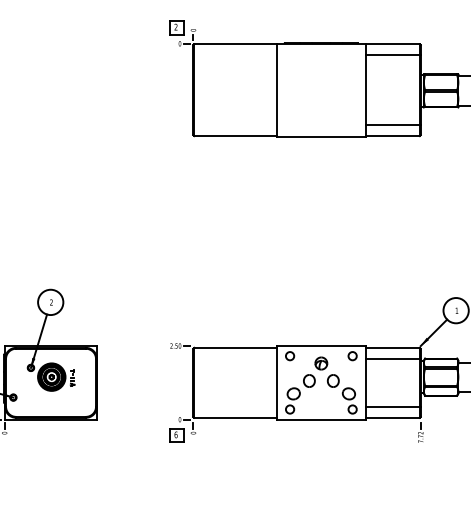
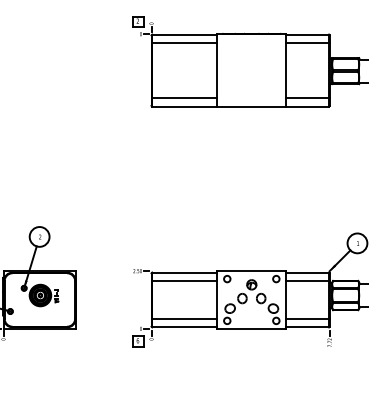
line: (235, 55) -> (184, 43), added
line: (235, 124) -> (184, 97), added
line: (235, 359) -> (184, 281), added
line: (235, 406) -> (184, 318), added

